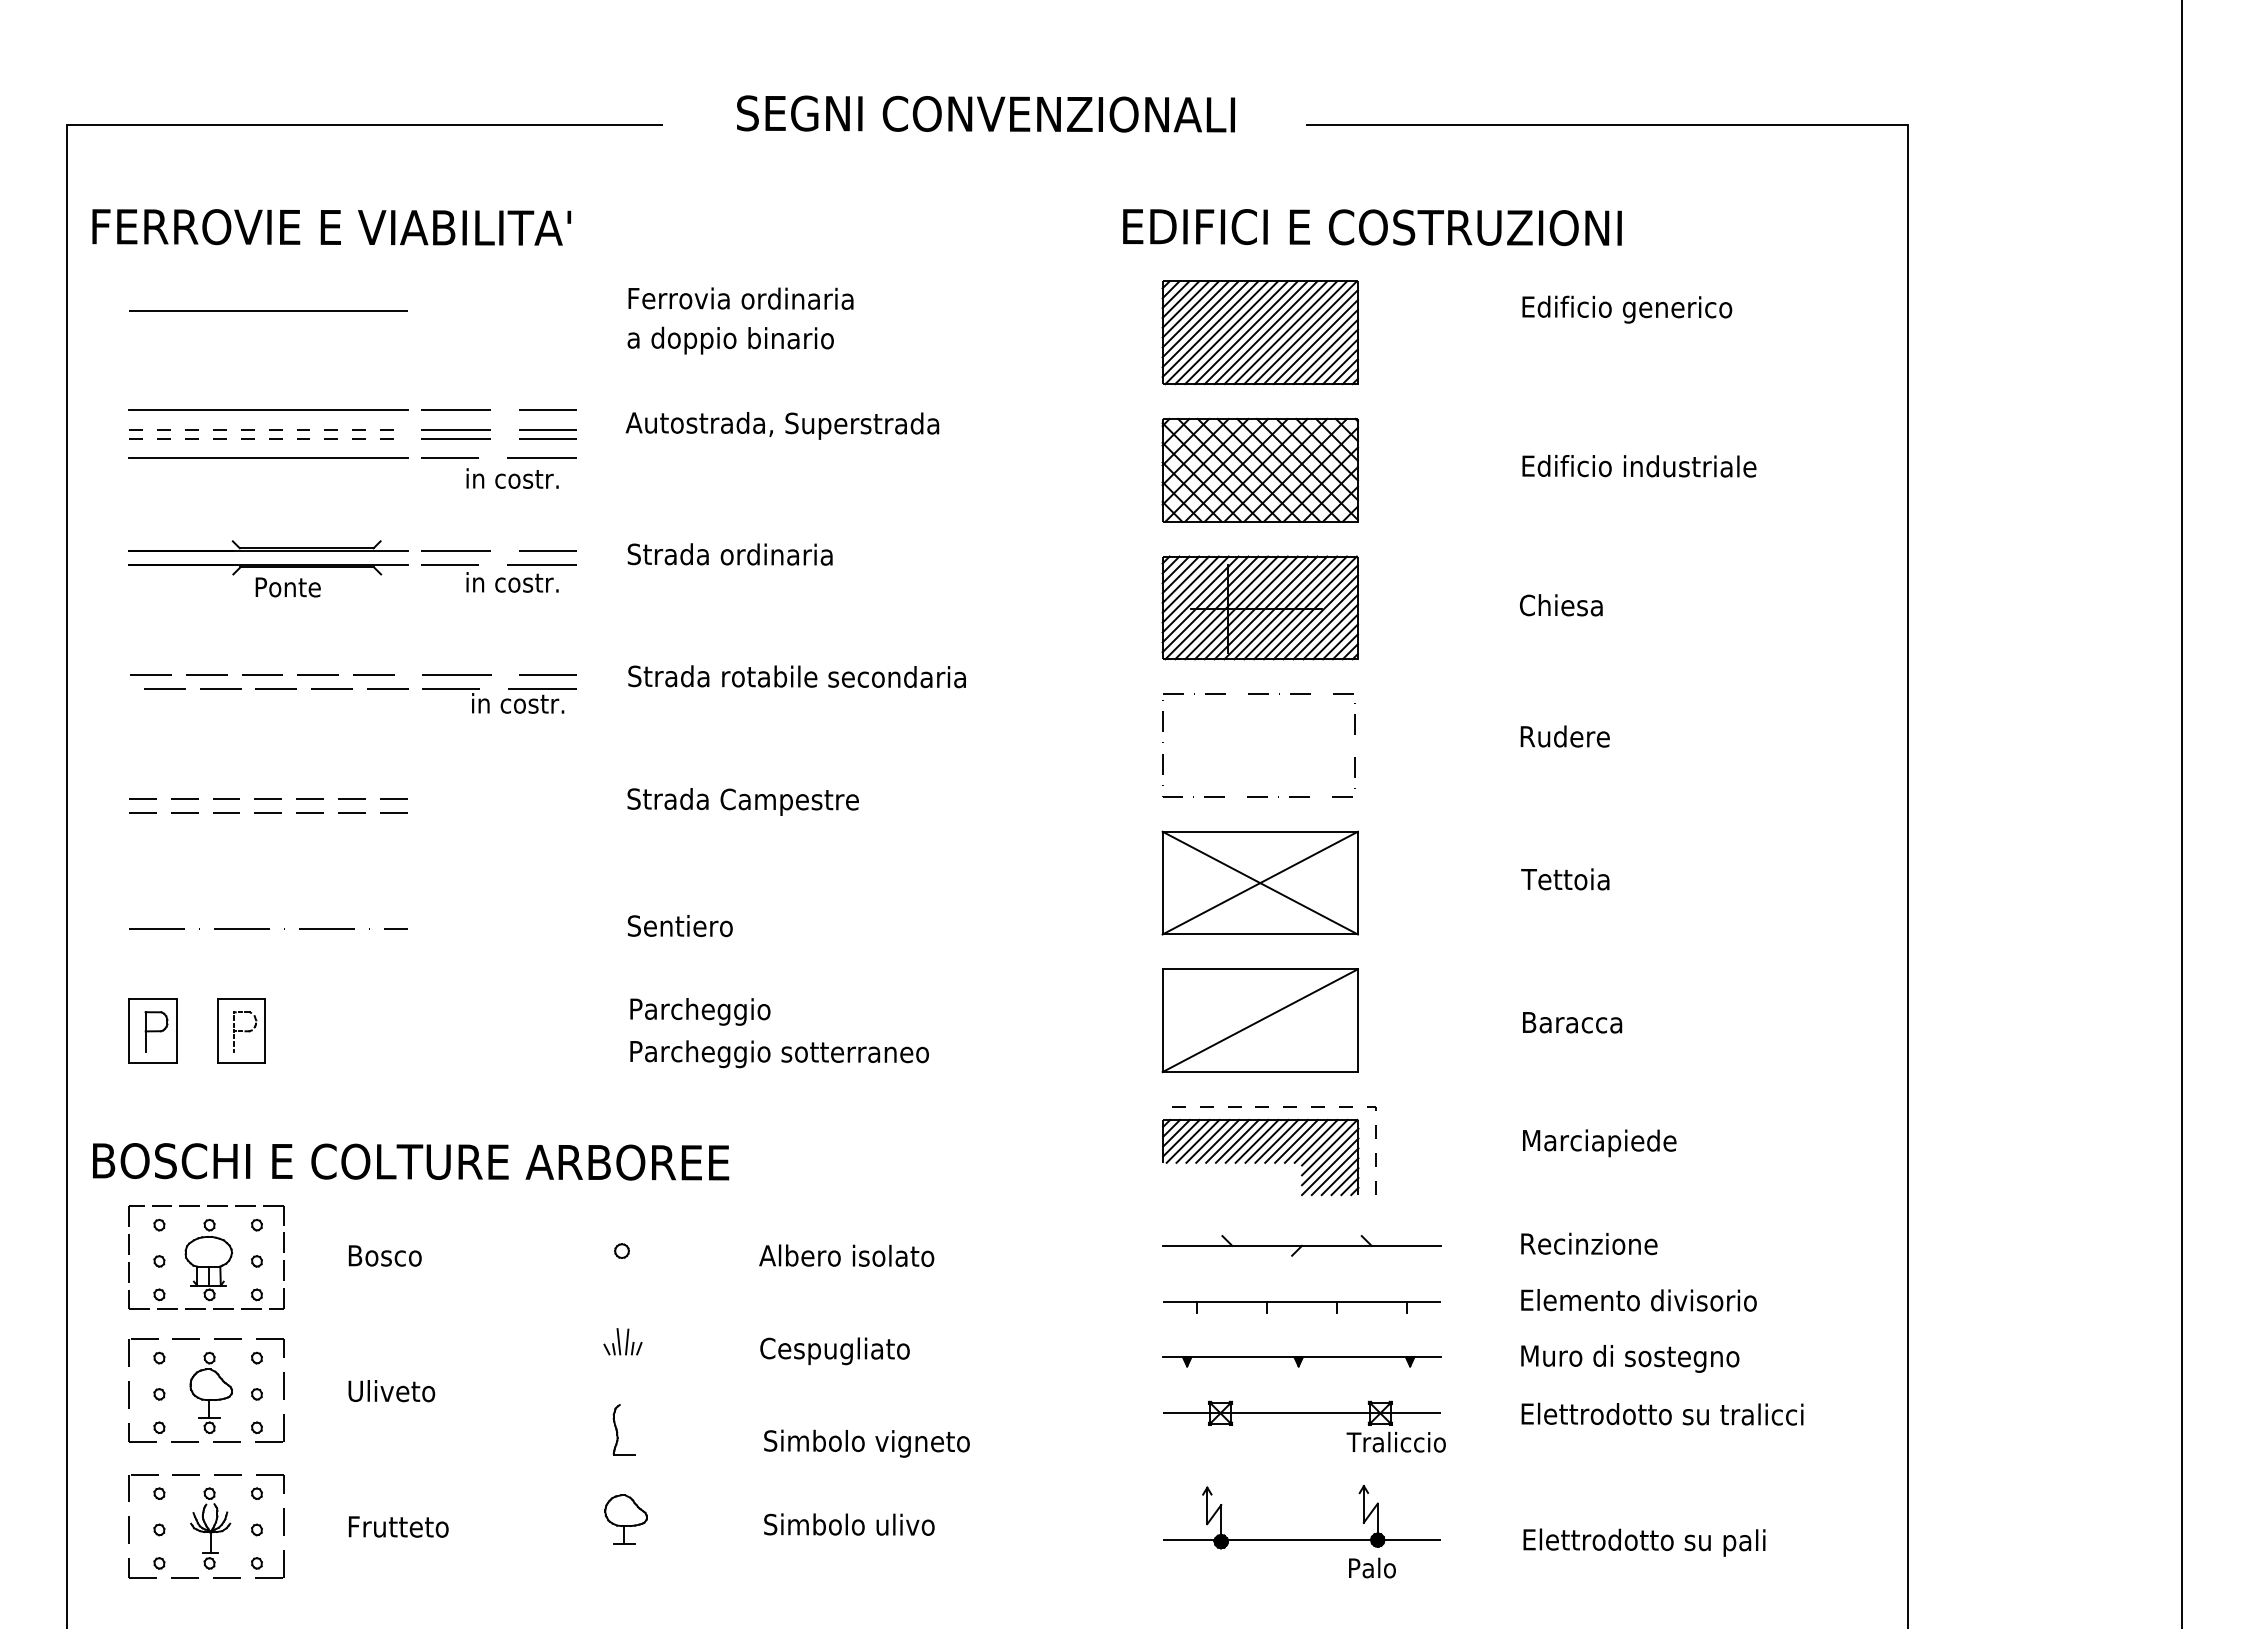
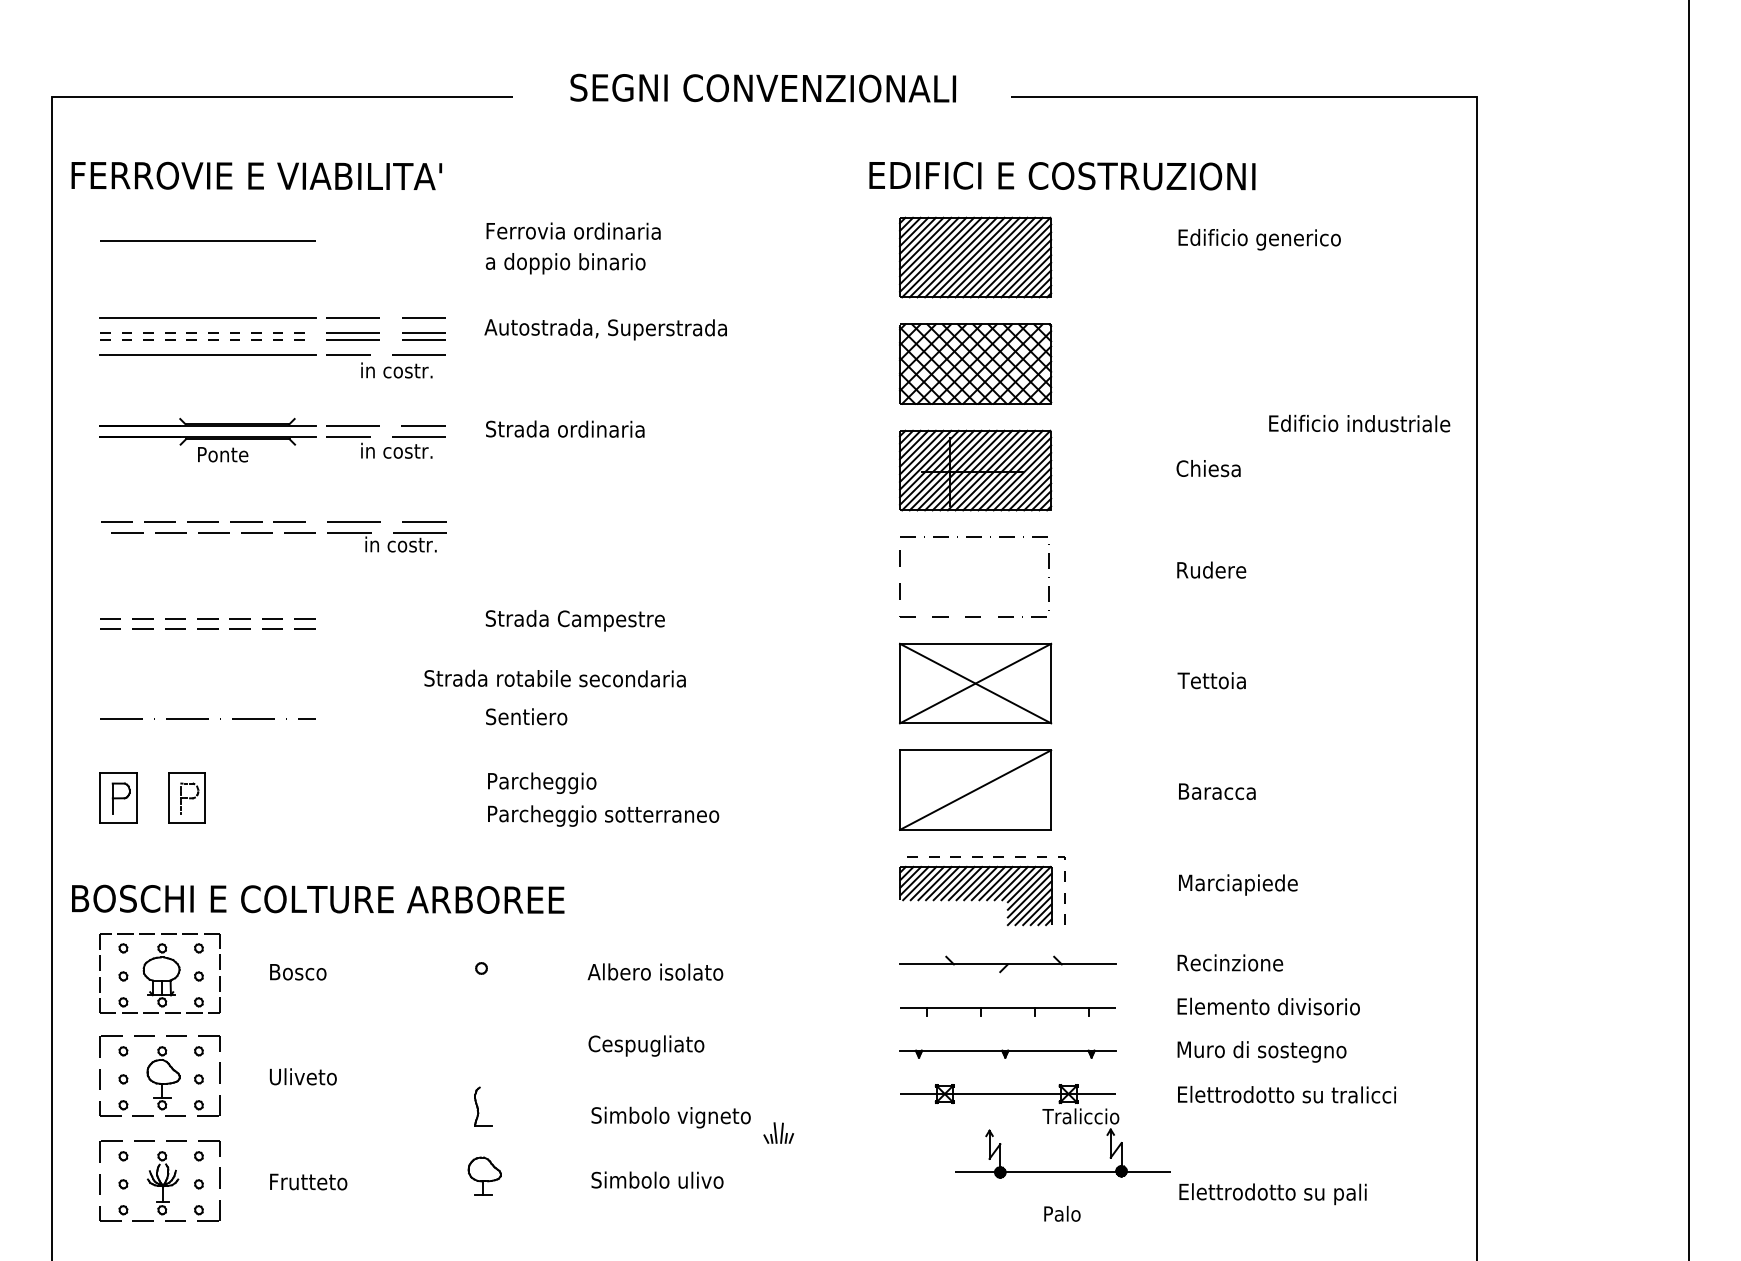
text: (1639, 466) -> (1359, 423), moved
text: (796, 676) -> (554, 678), moved
part: (622, 1341) -> (778, 1132), moved
part: (1301, 1539) -> (1062, 1170), moved

